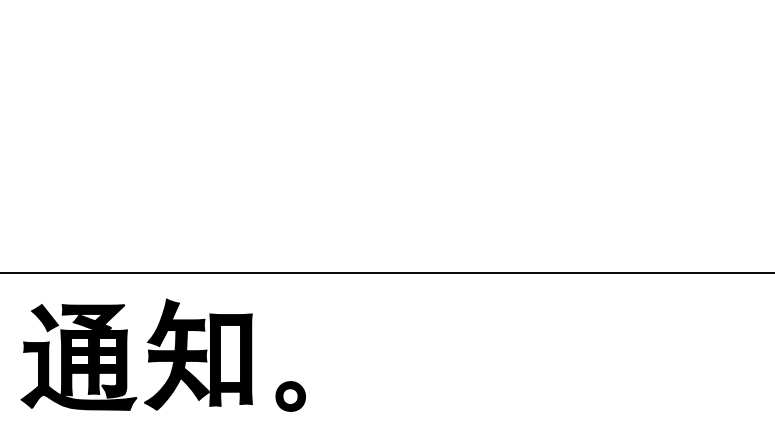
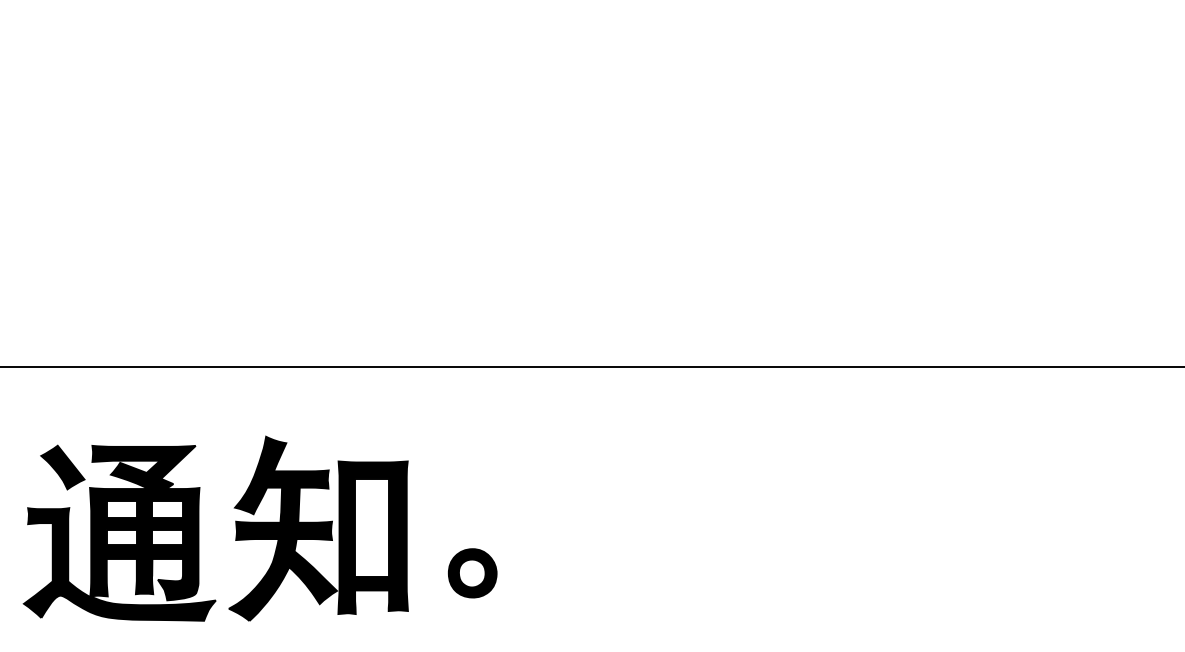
part: (127, 354) -> (200, 528), moved

